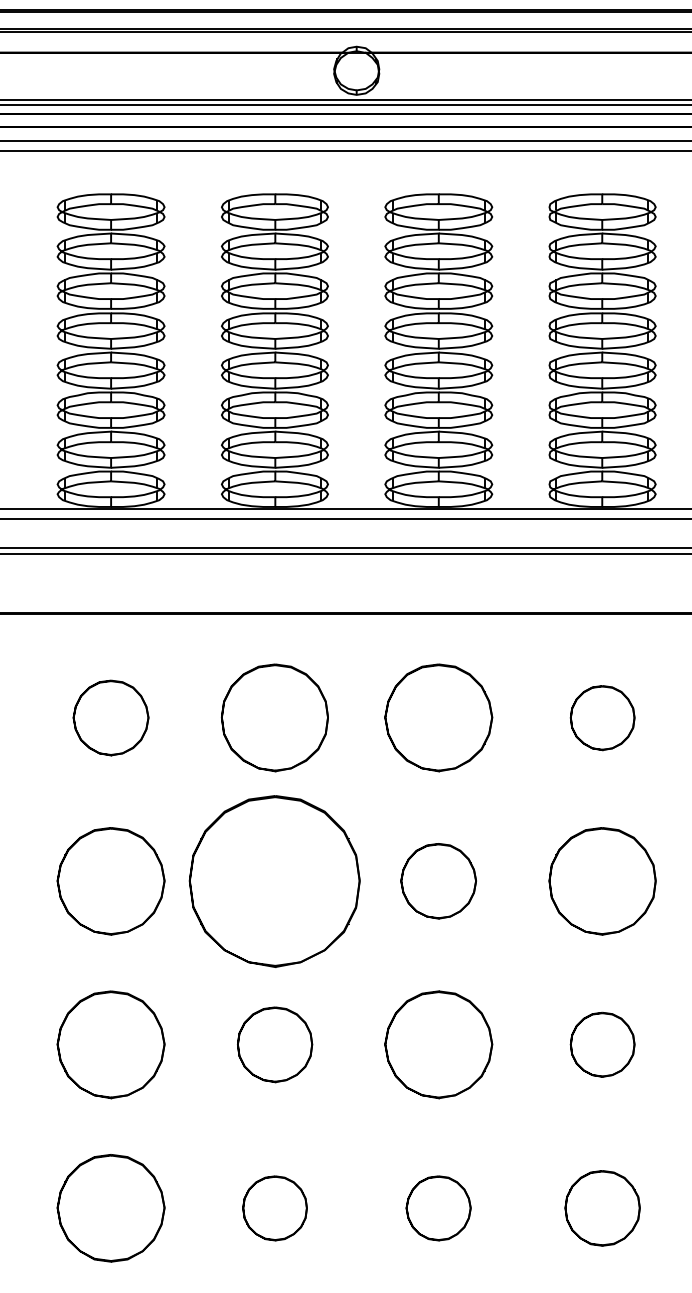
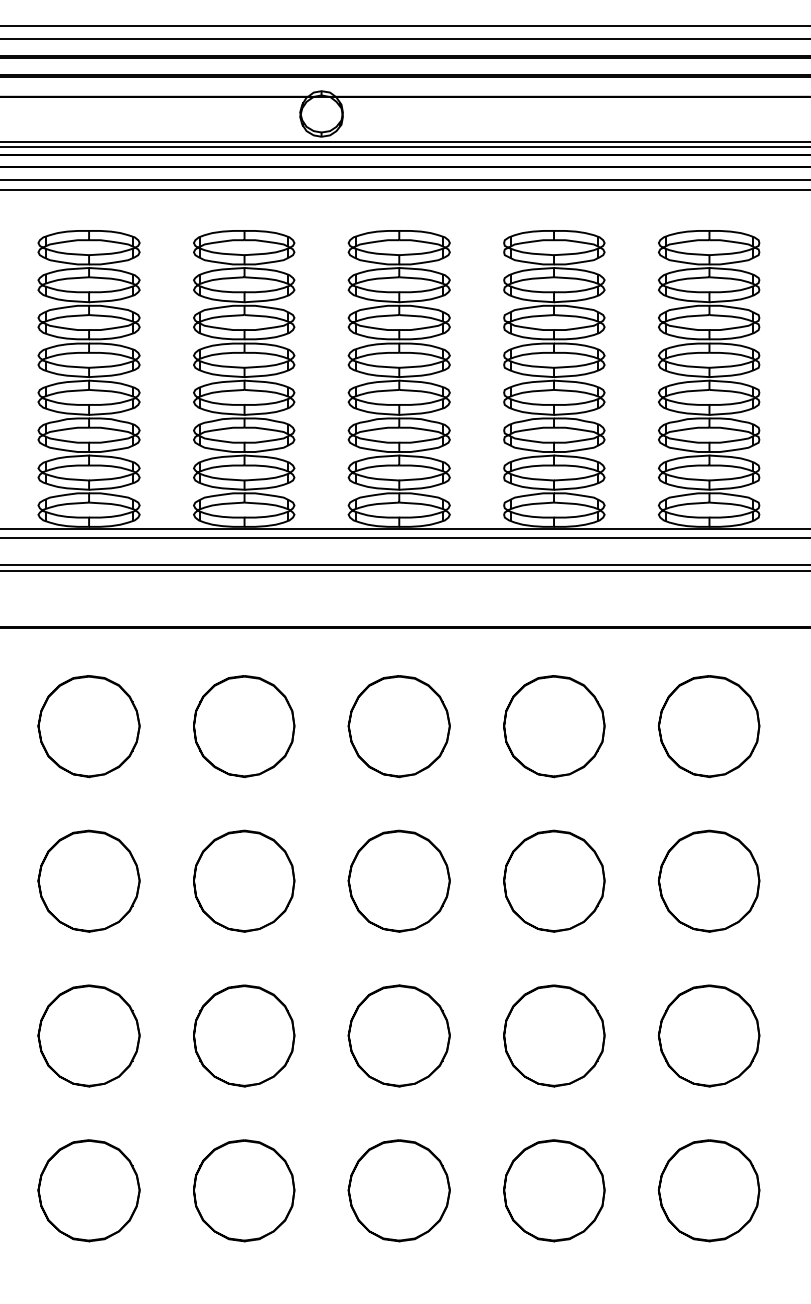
part: (110, 717) -> (88, 726), size x1.43
part: (602, 717) -> (554, 726), size x1.67
part: (275, 880) -> (244, 880), size x0.62
part: (437, 880) -> (398, 880), size x1.43
part: (275, 1044) -> (244, 1035), size x1.43
part: (602, 1044) -> (554, 1035), size x1.67
part: (275, 1208) -> (244, 1190), size x1.67
part: (437, 1208) -> (398, 1190), size x1.67
part: (602, 1208) -> (554, 1190), size x1.43

